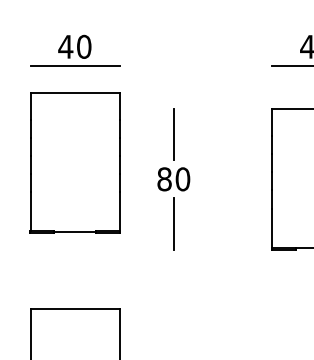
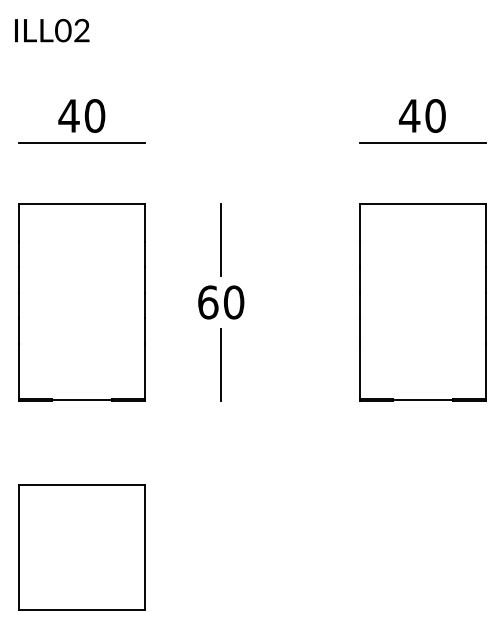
part: (74, 163) -> (81, 302), moved
text: (164, 179) -> (208, 302), 80 -> 60

